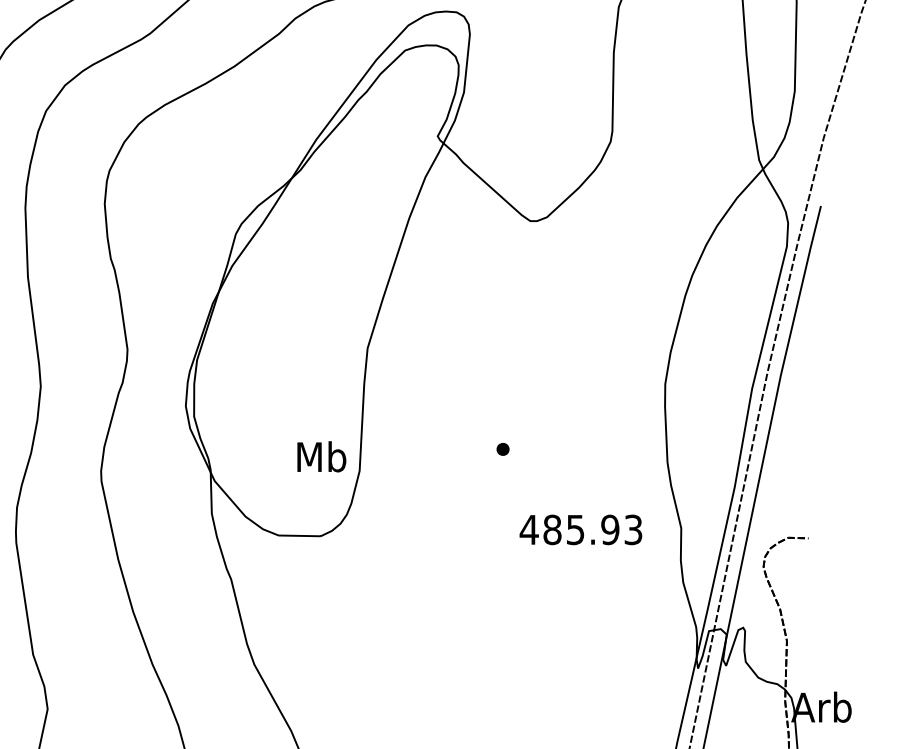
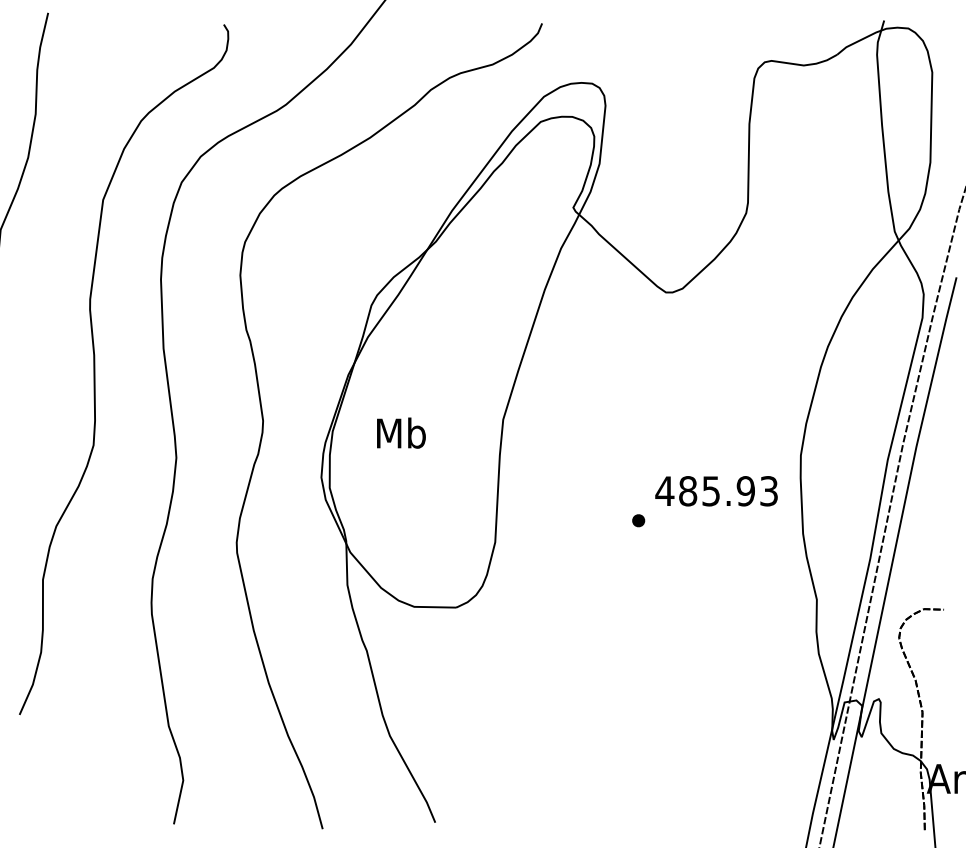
text: (321, 456) -> (401, 432), moved
text: (580, 530) -> (716, 491), moved

